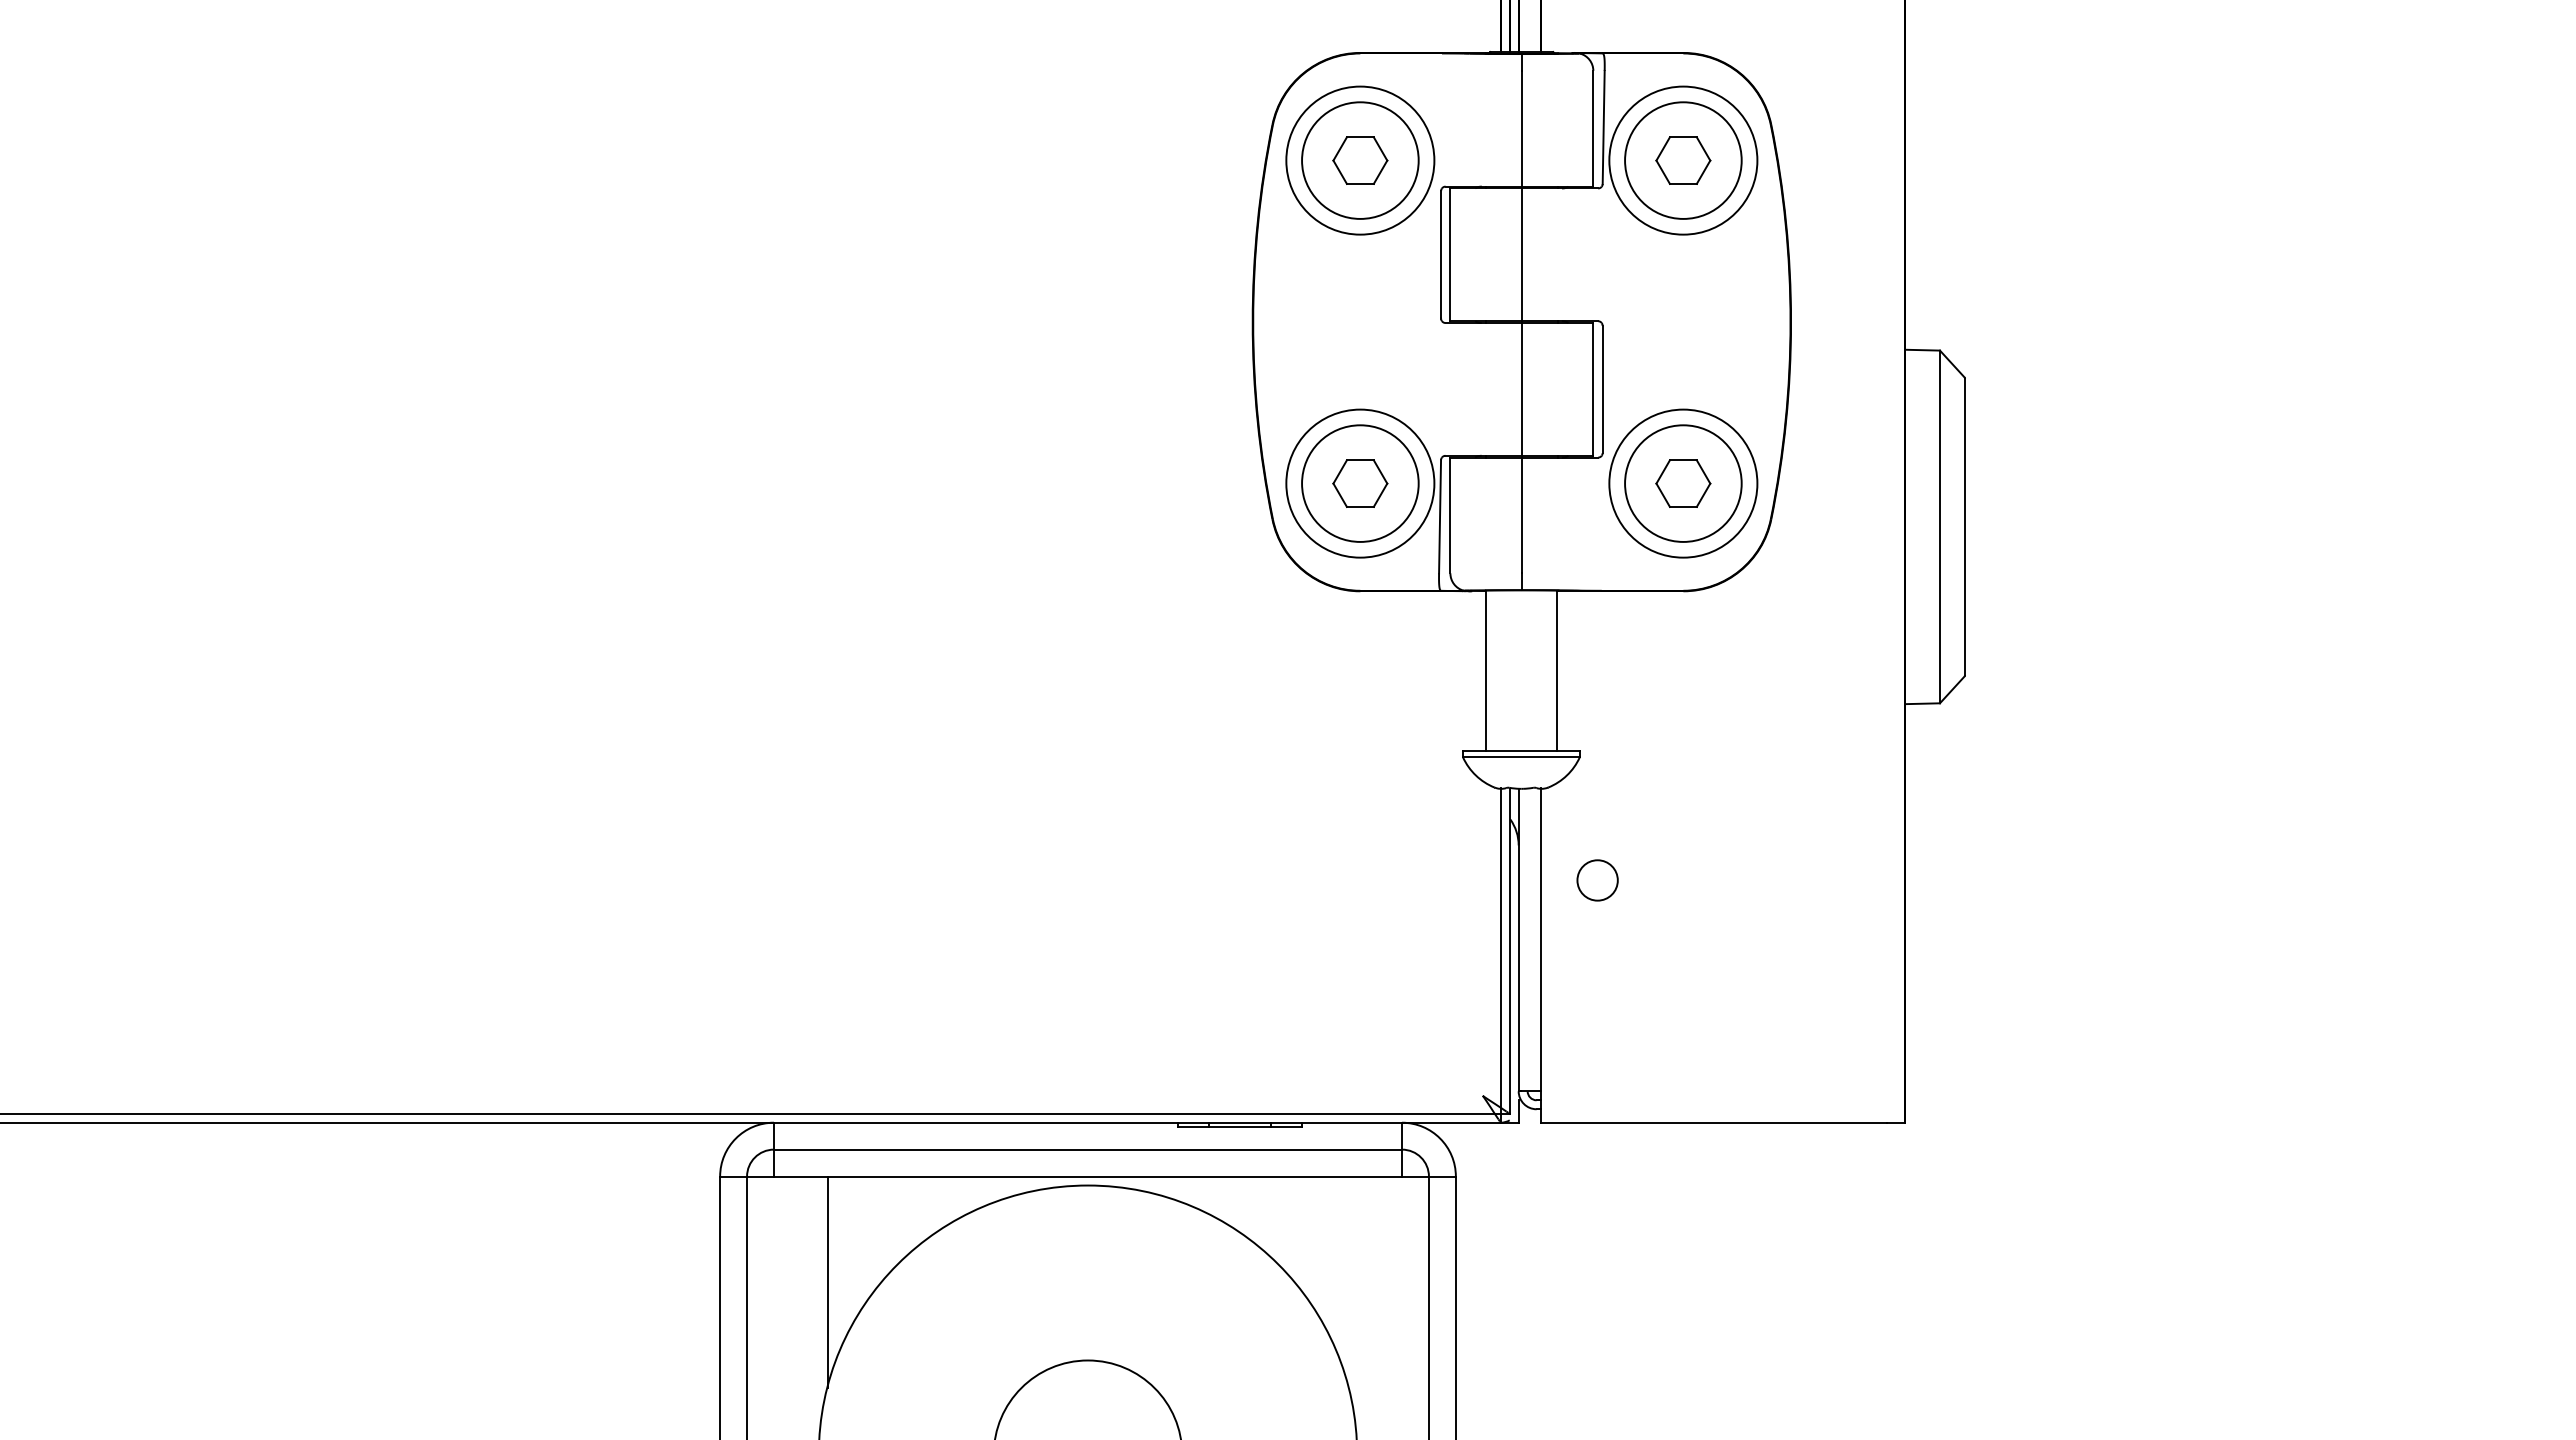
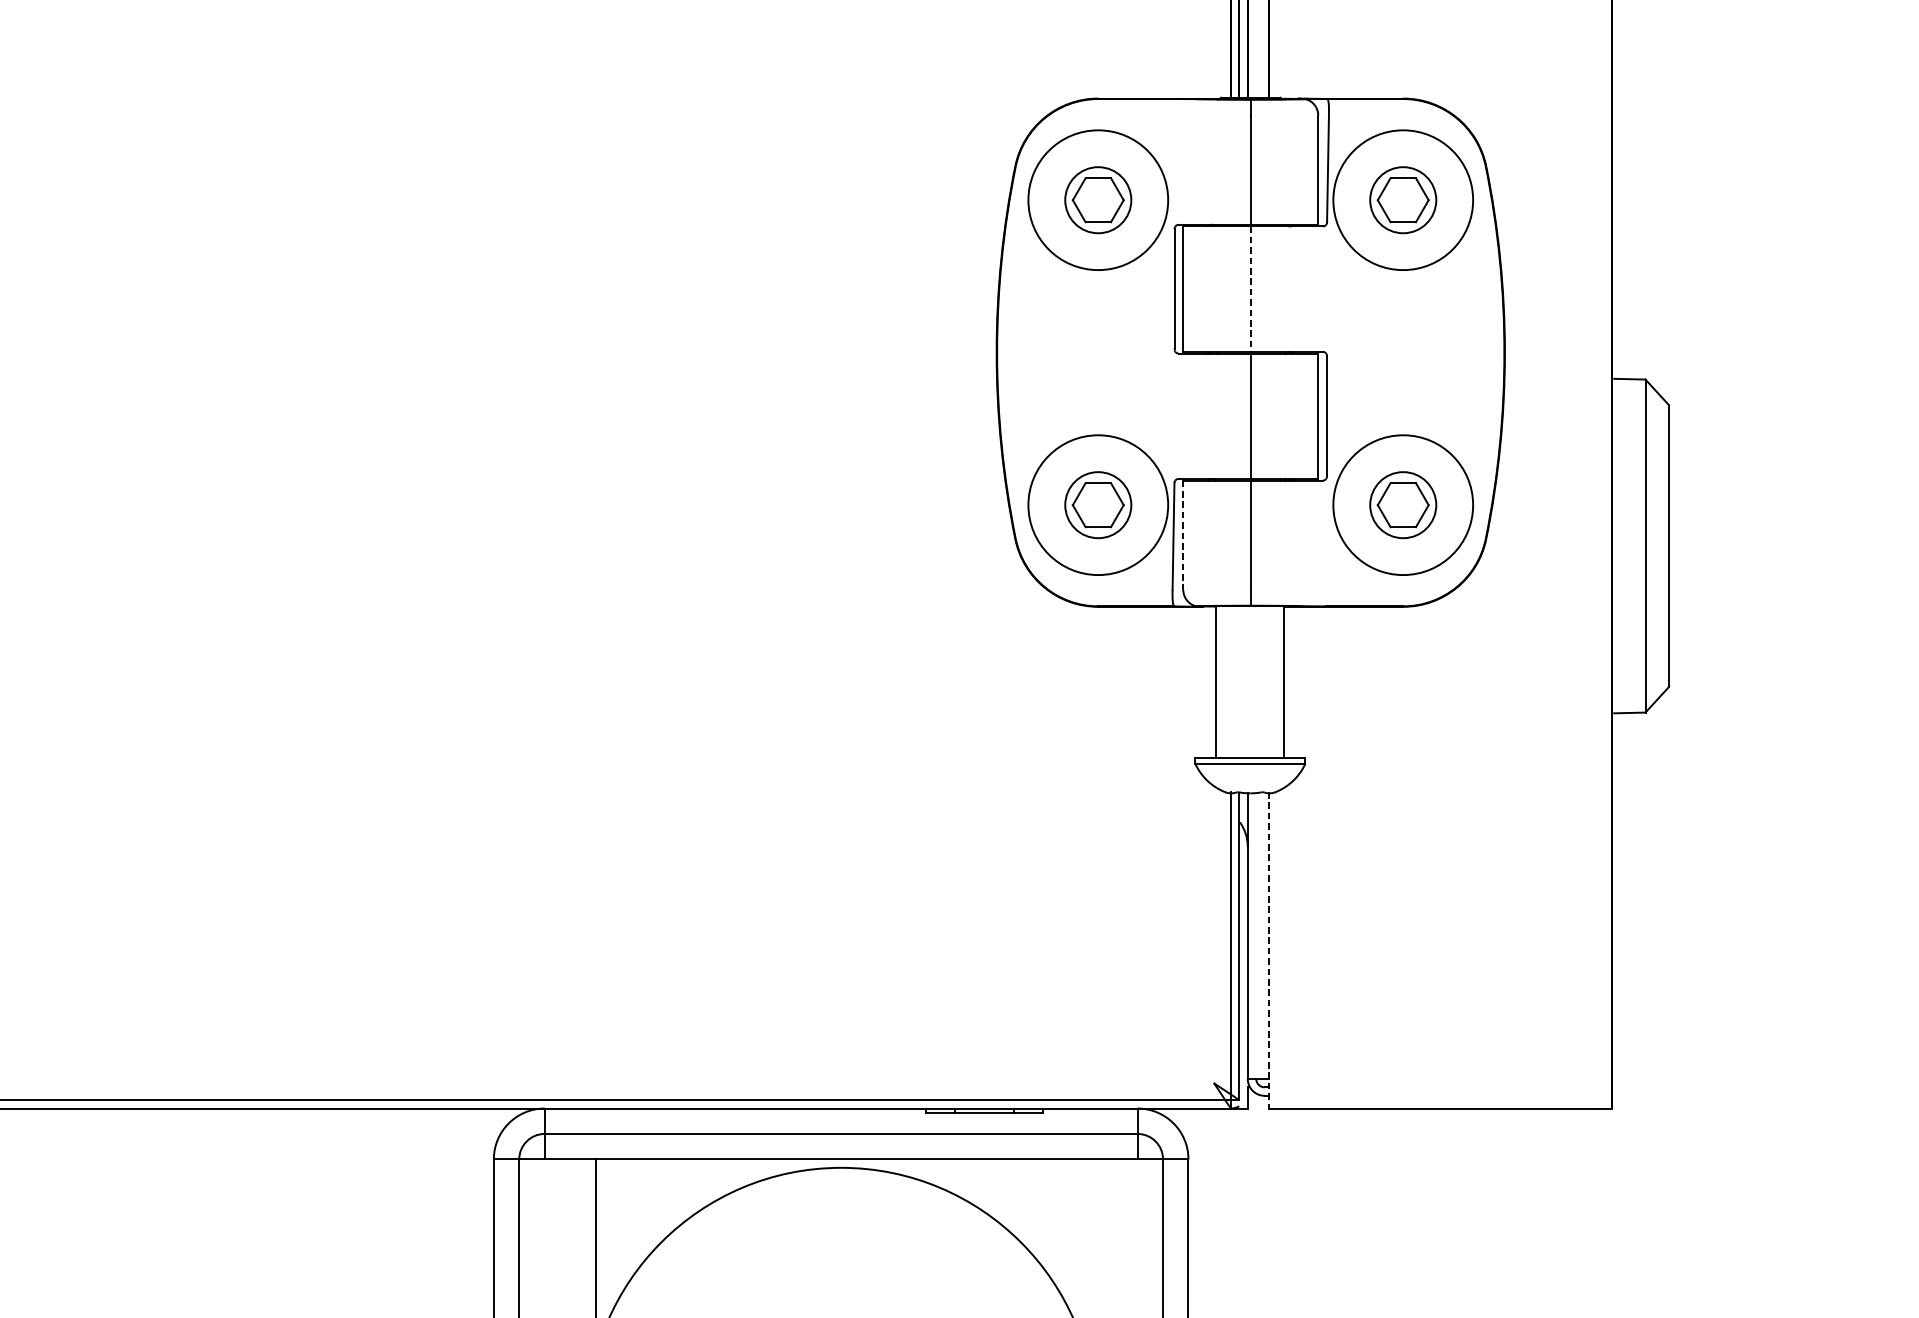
circle: (1360, 160) -> (1098, 200), size x0.6
circle: (1683, 160) -> (1403, 200), size x0.6
line: (1521, 255) -> (1250, 289), solid -> dashed
circle: (1360, 483) -> (1098, 505), size x0.6
circle: (1683, 483) -> (1403, 505), size x0.6
line: (1450, 515) -> (1183, 535), solid -> dashed
circle: (1597, 880) -> (1322, 879), removed
line: (1541, 955) -> (1269, 950), solid -> dashed

